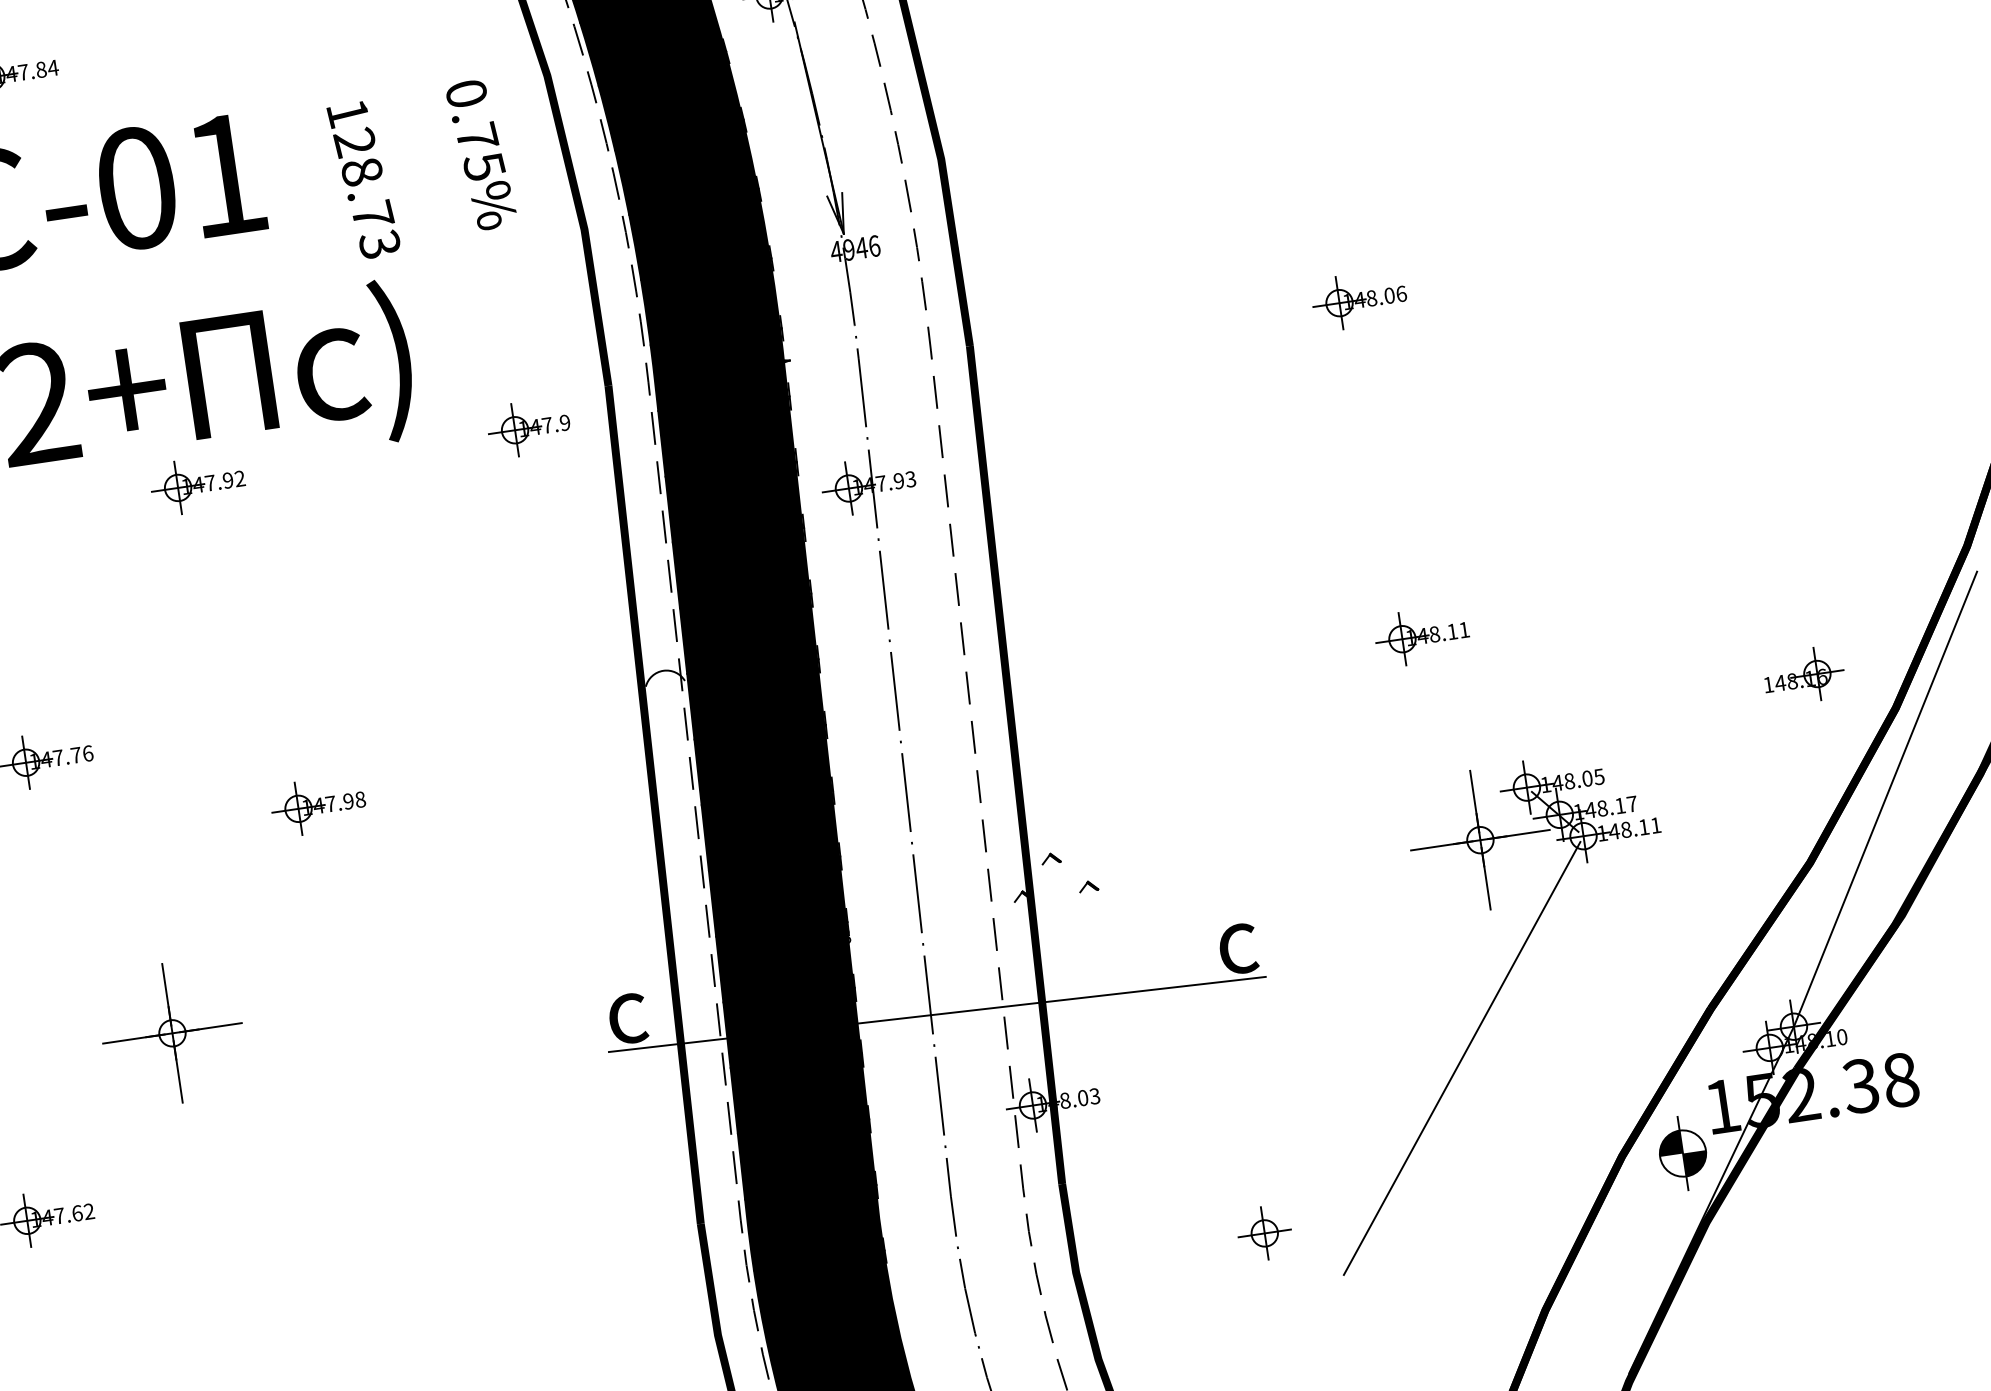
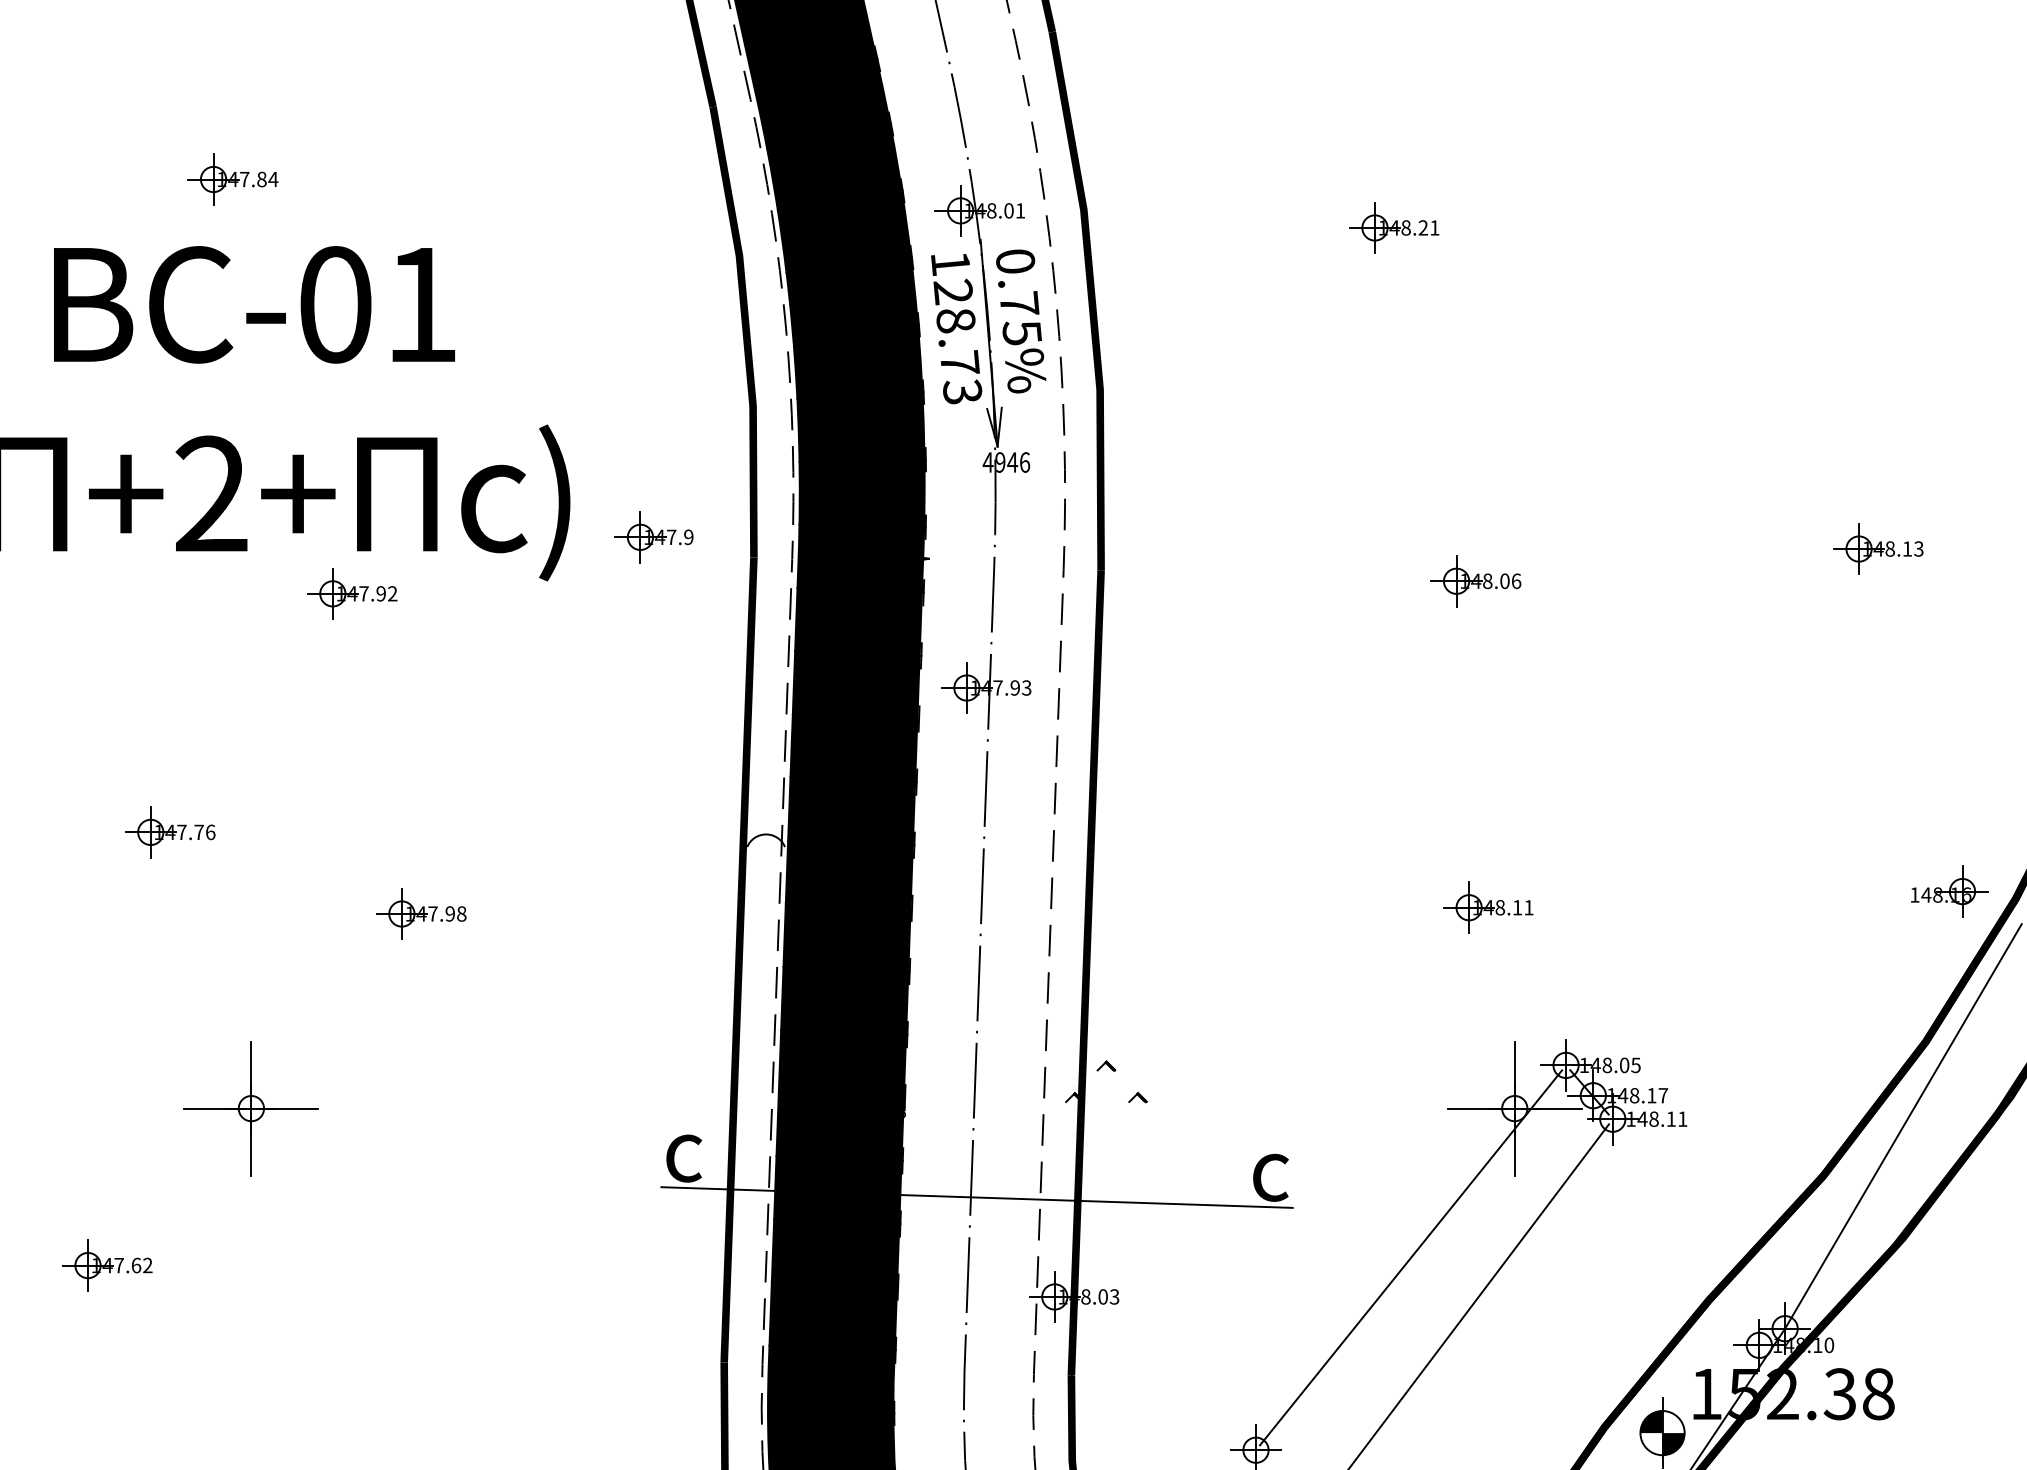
text: (481, 154) -> (1021, 321), moved
text: (364, 180) -> (956, 329), moved
part: (1771, 204) -> (1878, 548), added
part: (528, 428) -> (653, 537), moved
part: (1803, 675) -> (1949, 891), moved
line: (1396, 1010) -> (1411, 1257), added

